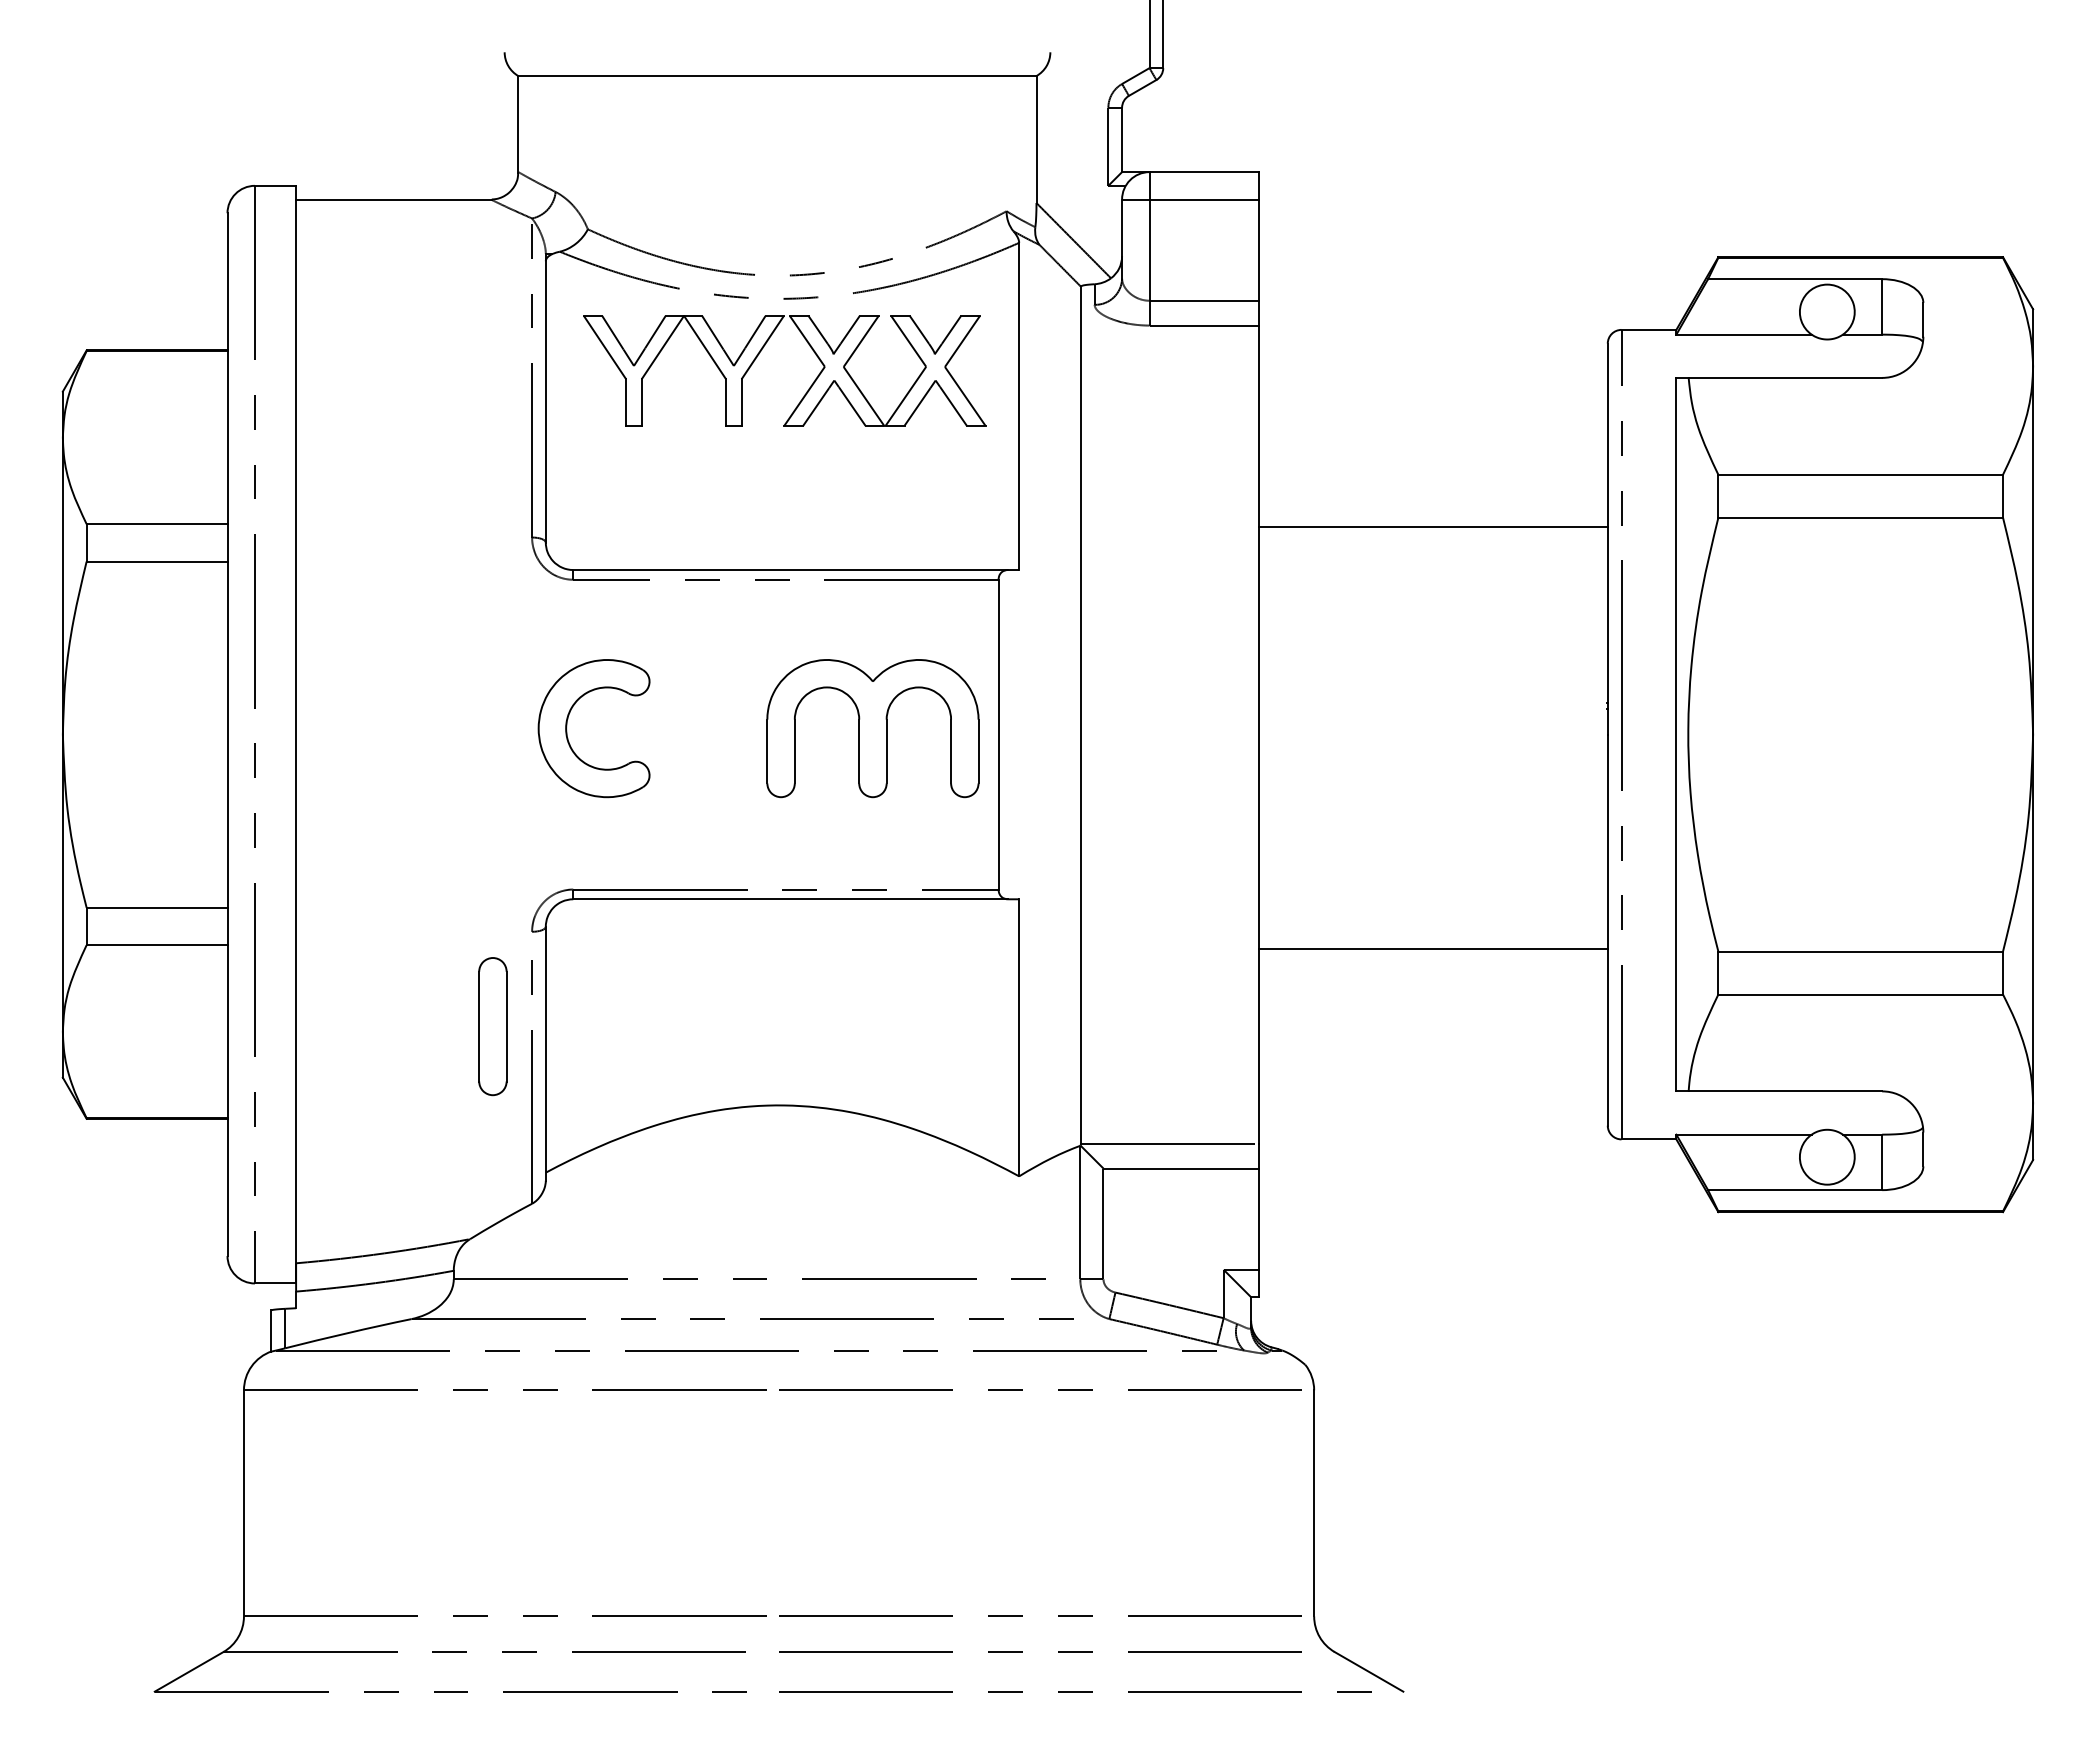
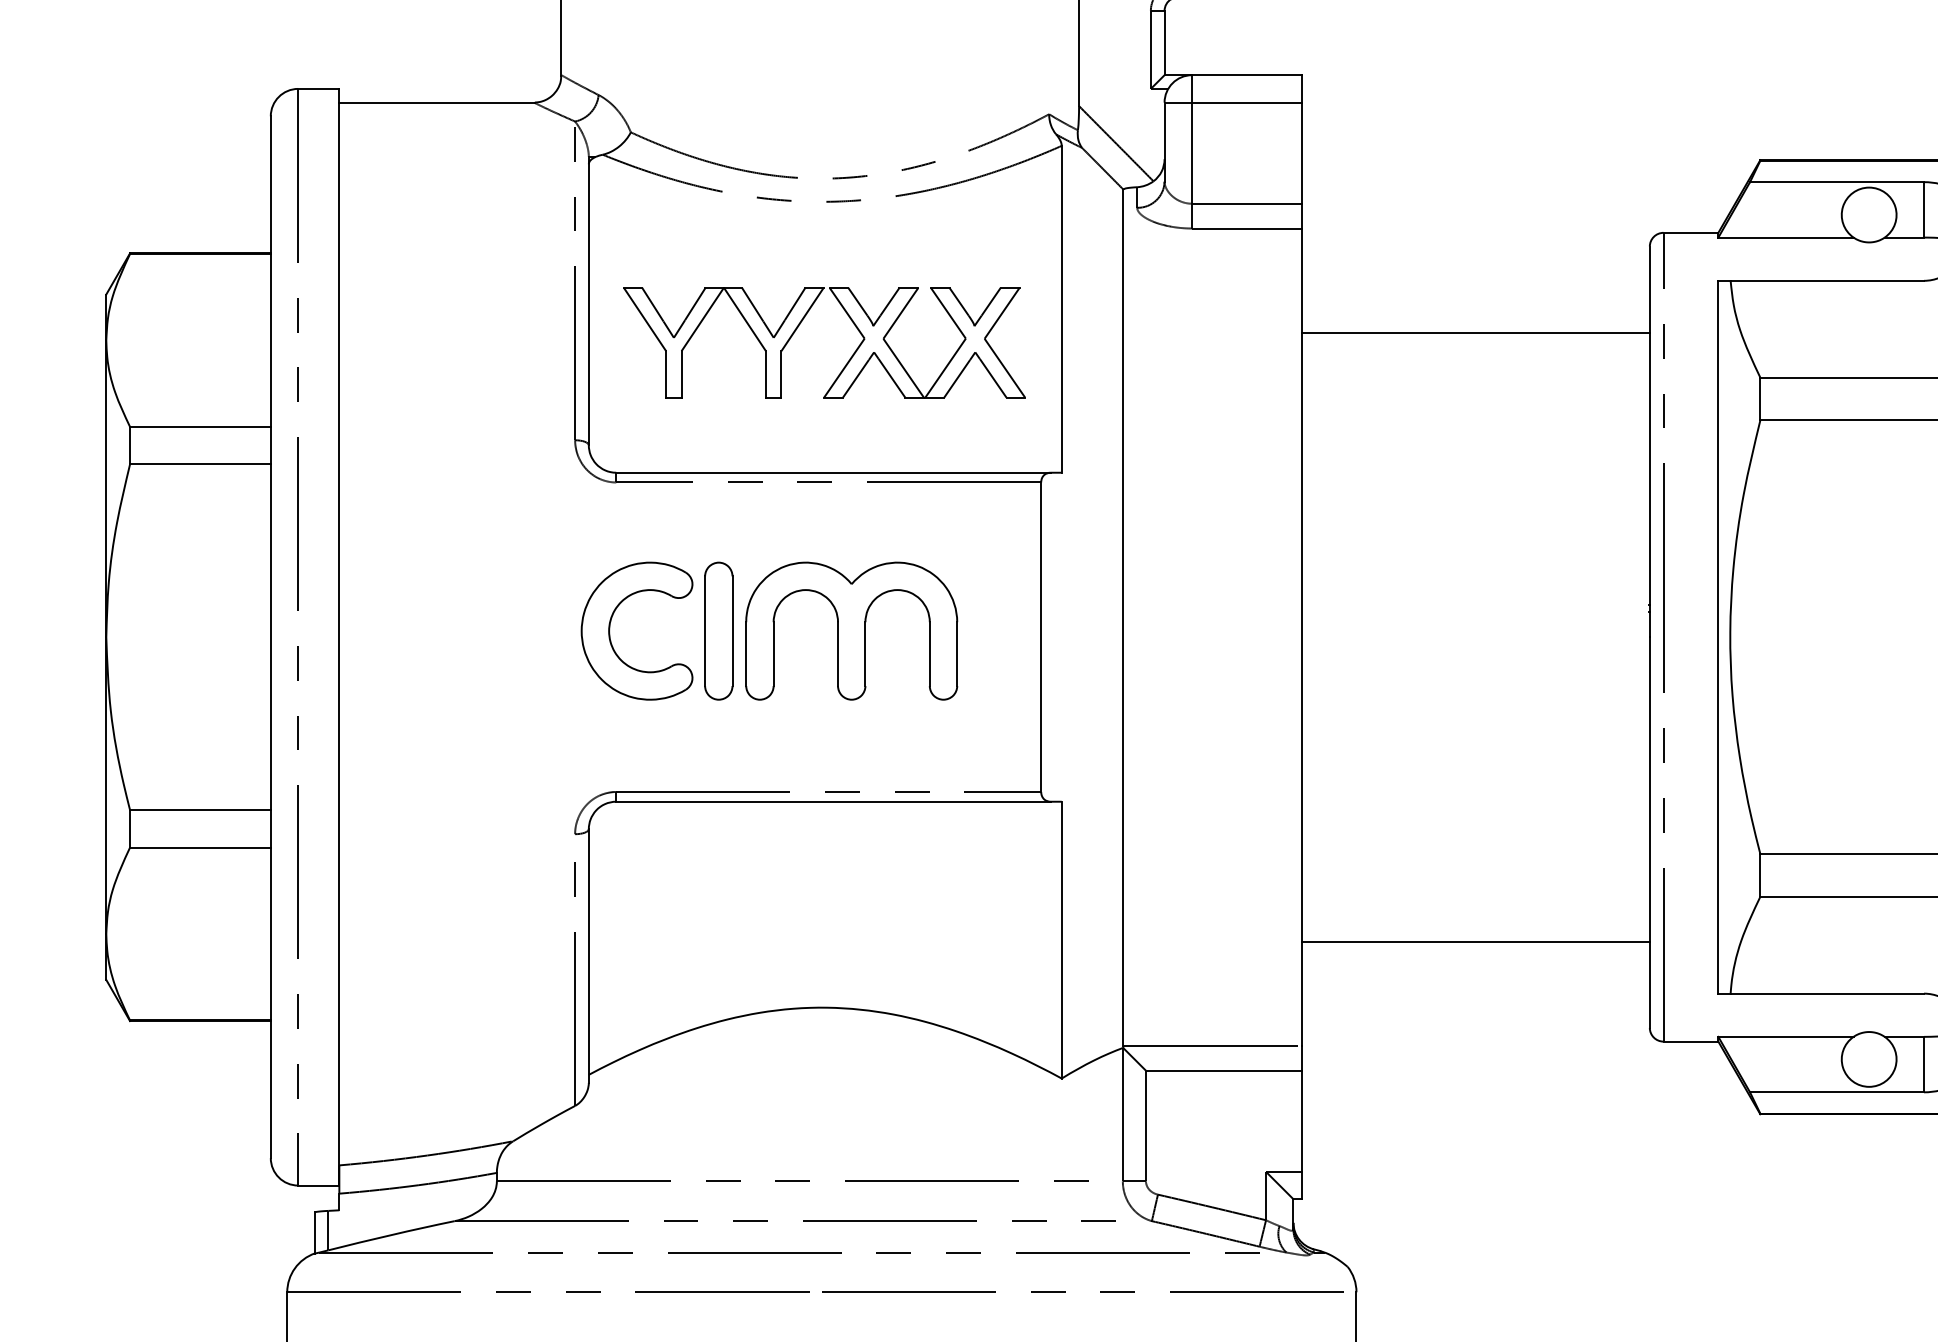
part: (759, 354) -> (799, 326), moved
line: (1433, 527) -> (1475, 333), moved
part: (872, 728) -> (851, 631), moved
line: (1433, 949) -> (1475, 941), moved
part: (492, 1026) -> (718, 631), moved

